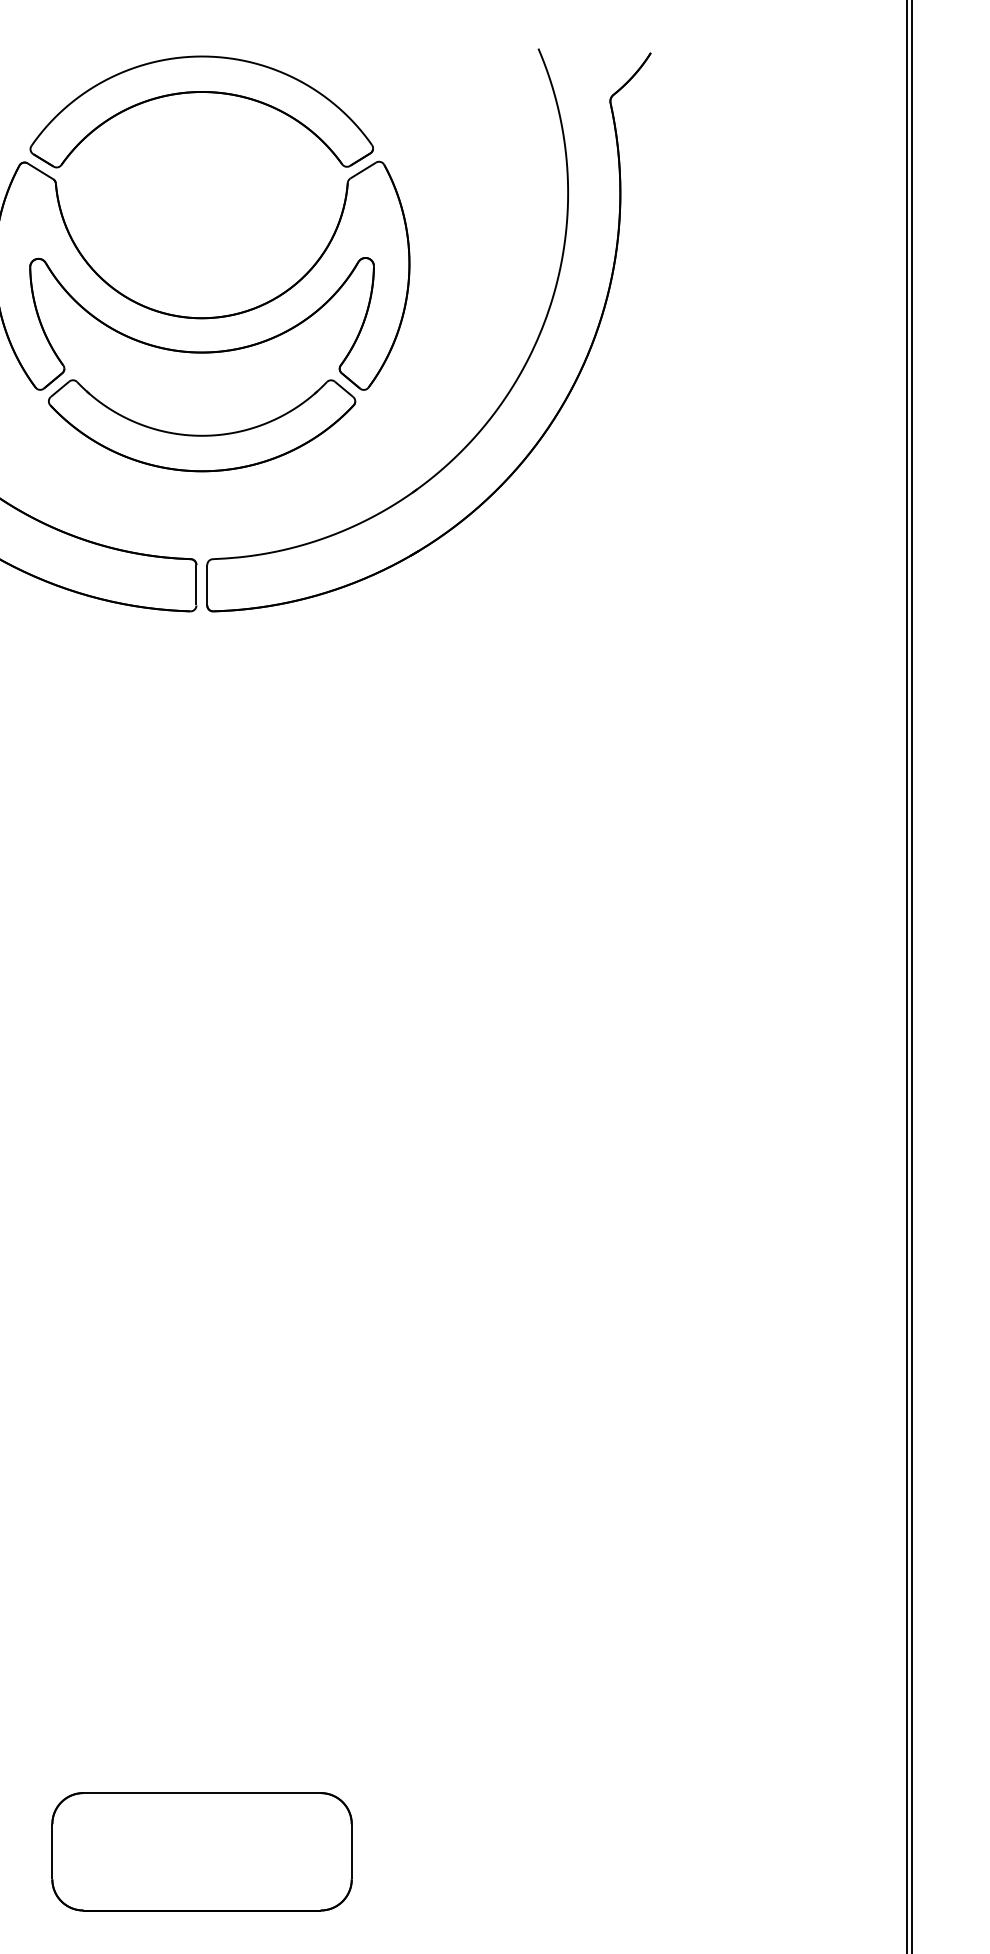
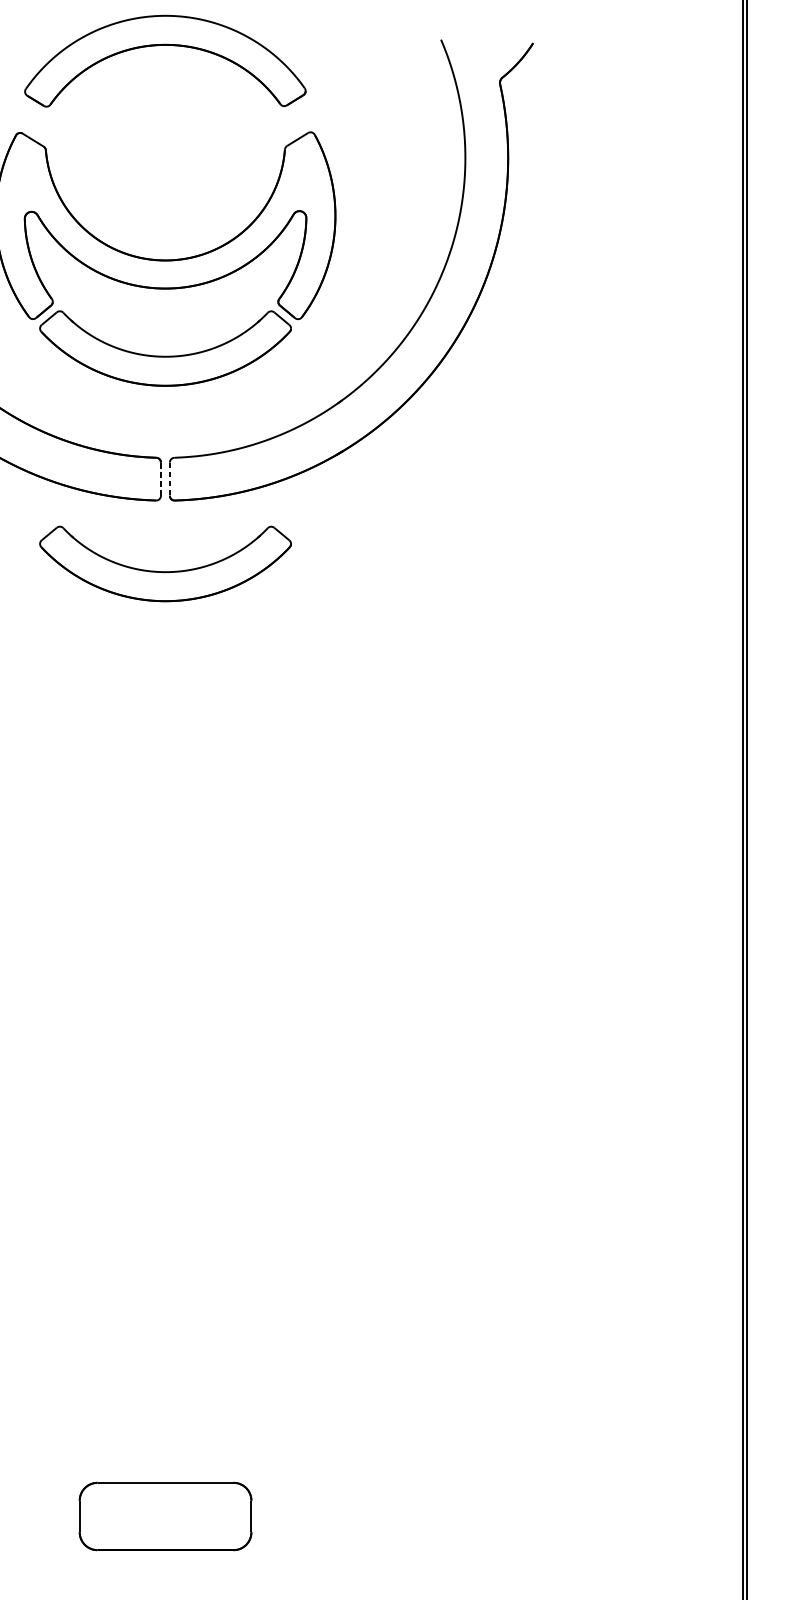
part: (195, 93) -> (160, 46), moved
line: (196, 584) -> (161, 478), solid -> dashed
line: (207, 585) -> (170, 479), solid -> dashed
part: (202, 697) -> (165, 571), added
part: (201, 1851) -> (165, 1516), size x0.7

